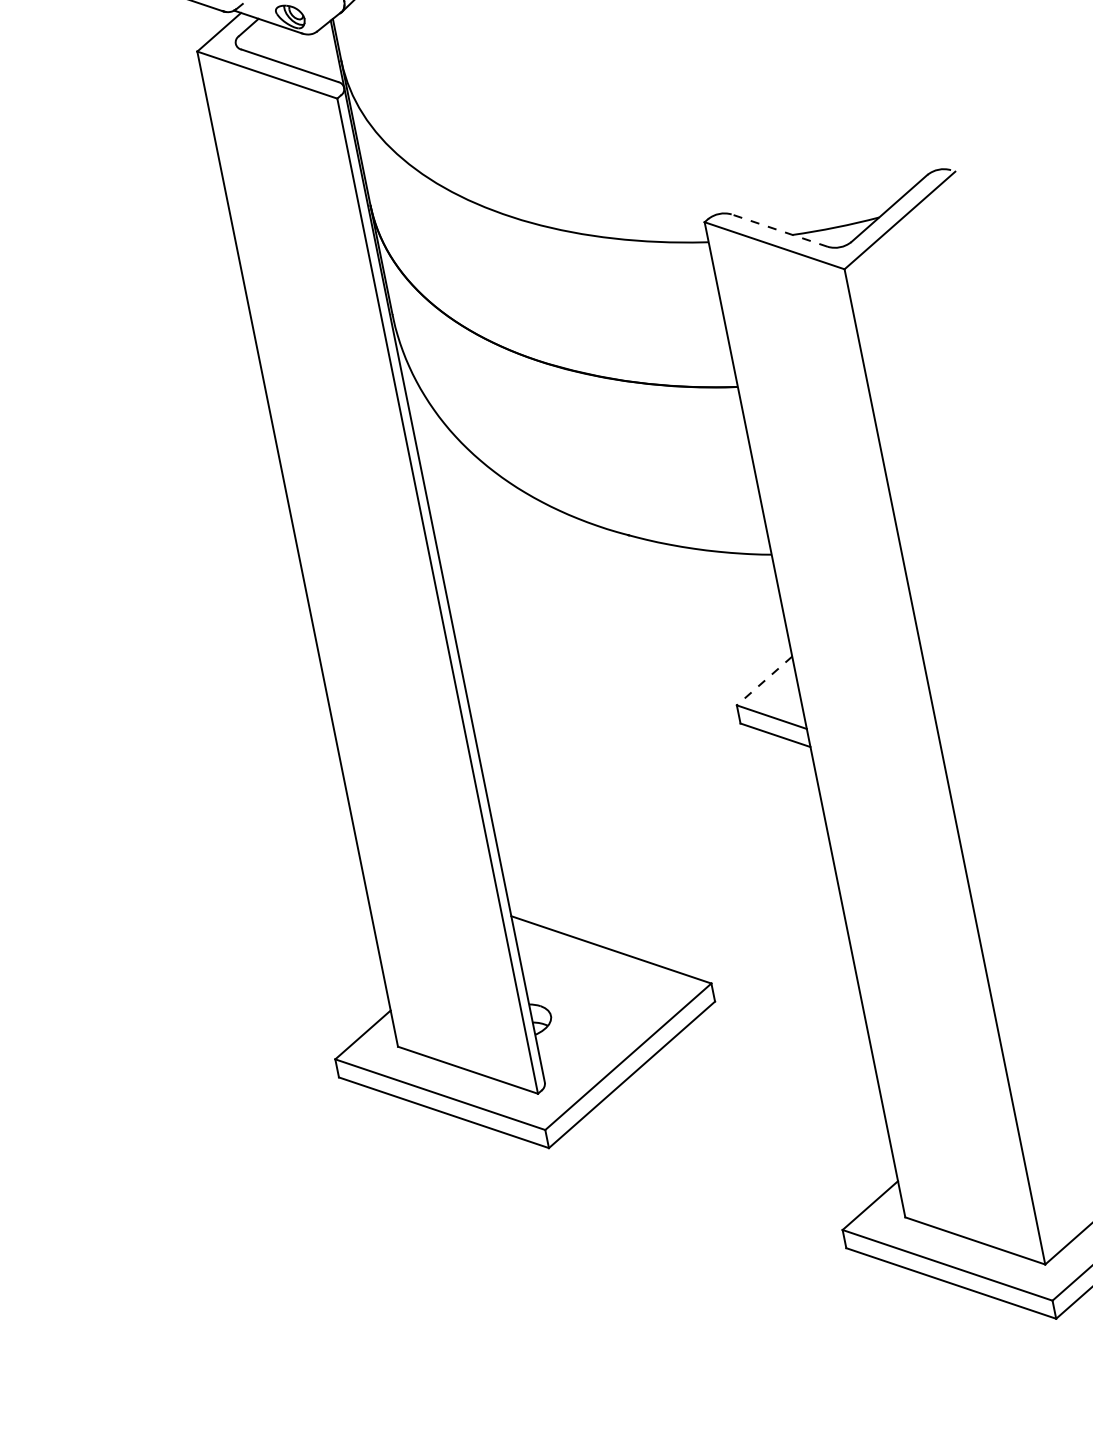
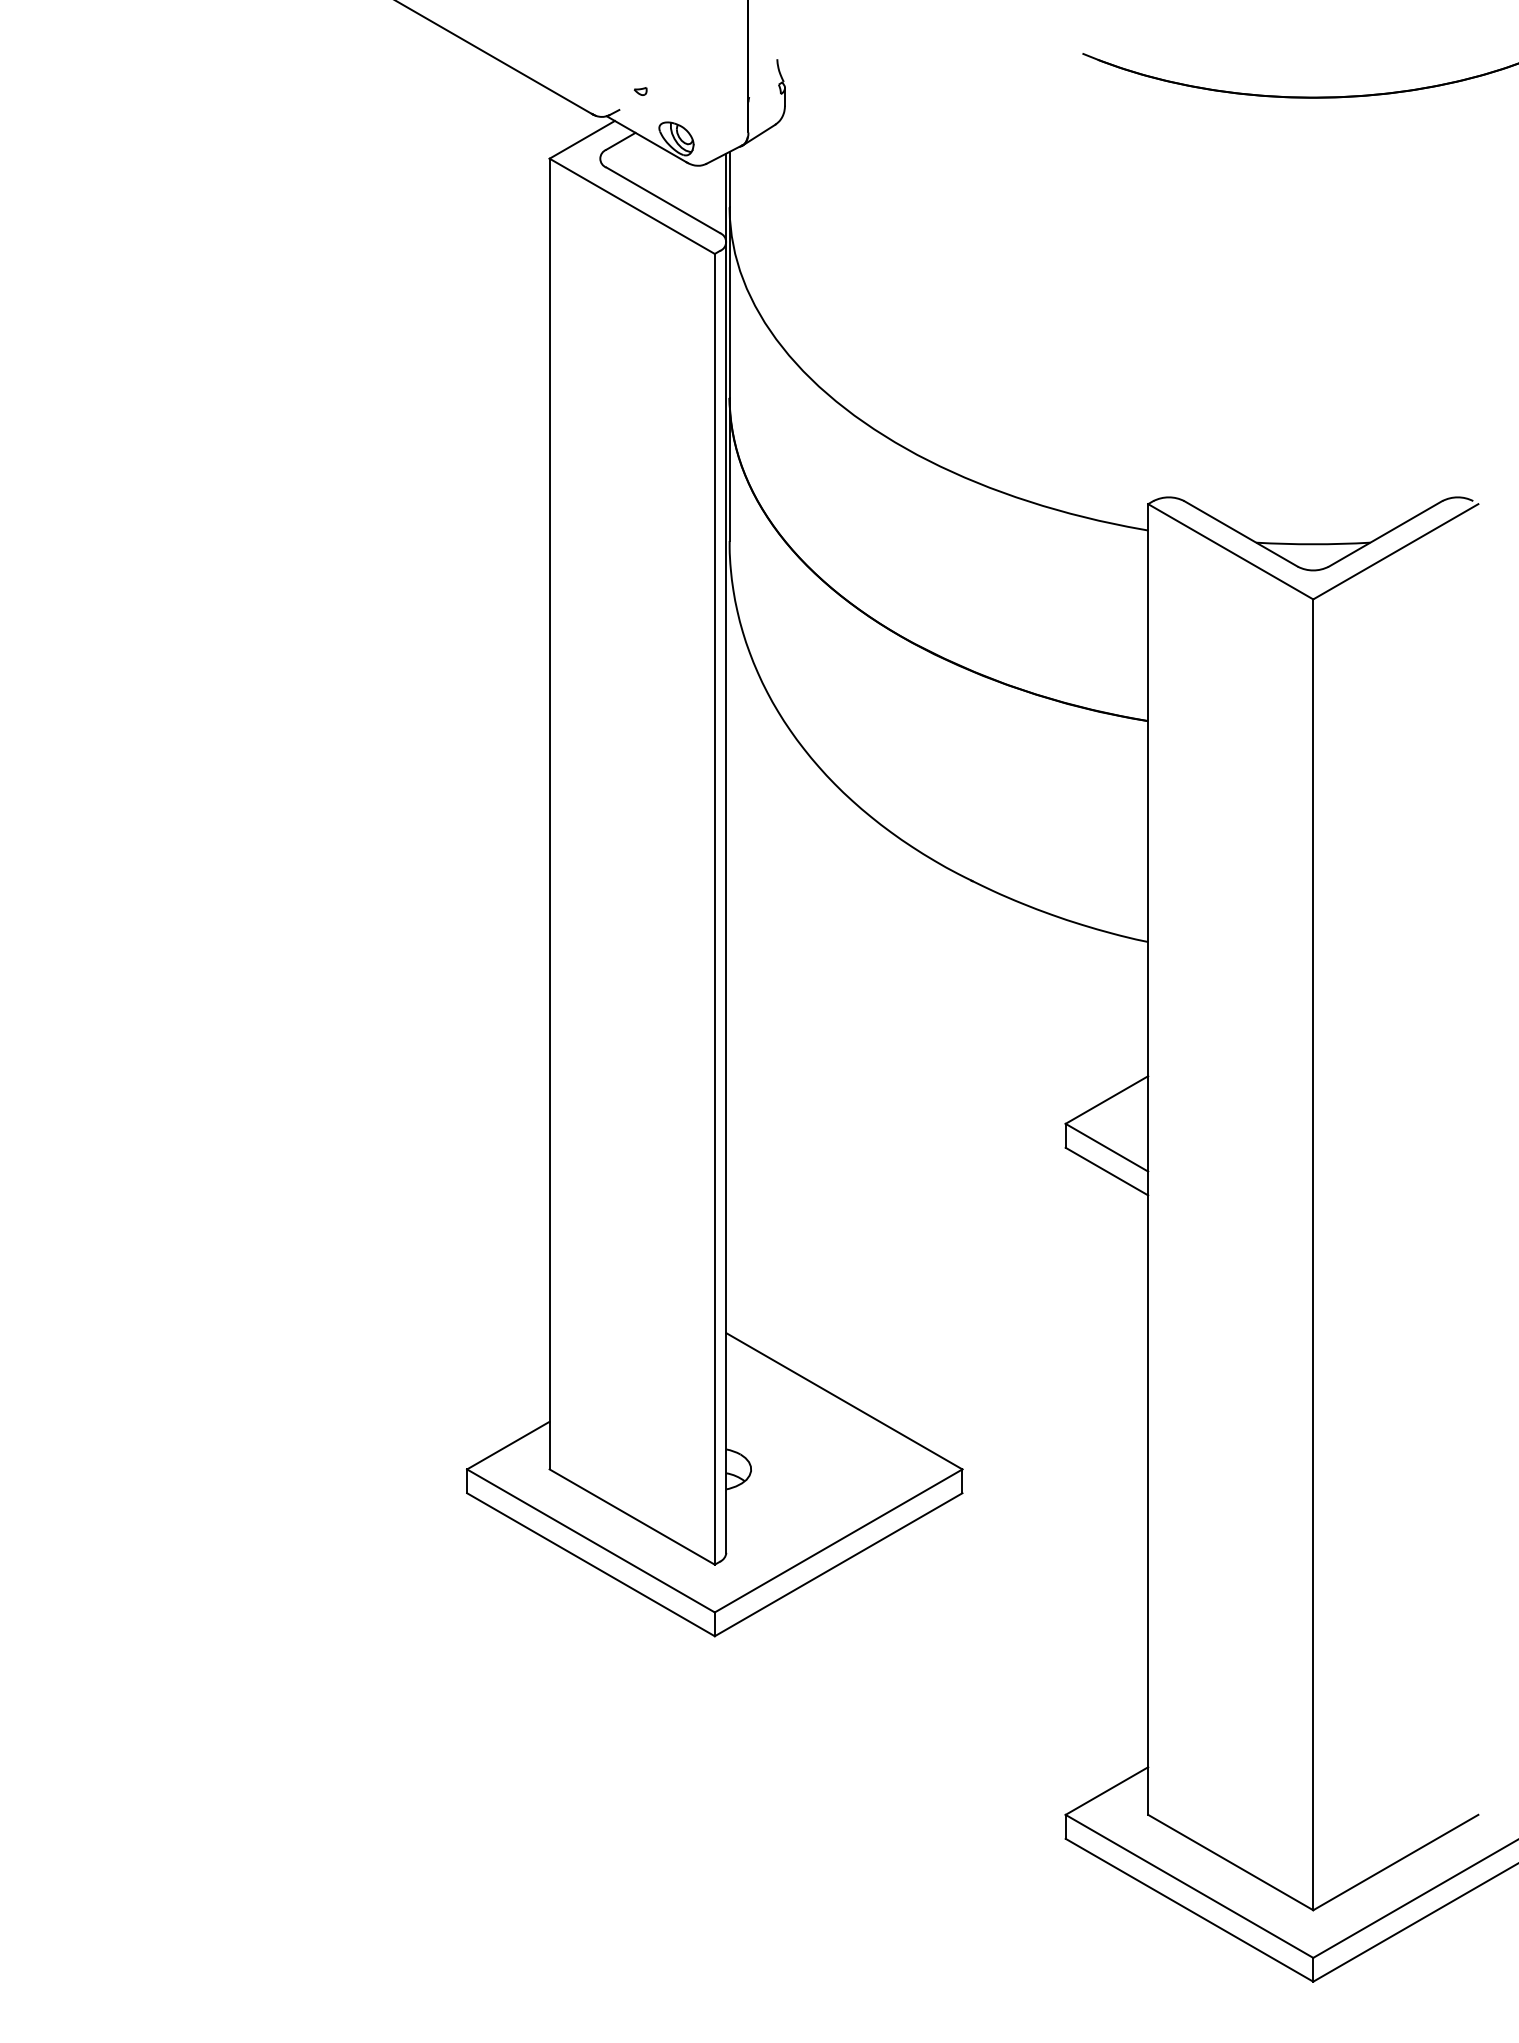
line: (779, 230) -> (1241, 533), dashed -> solid
line: (764, 681) -> (1106, 1100), dashed -> solid

